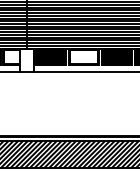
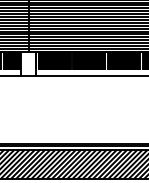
hatch: (11, 56) -> (12, 60), added
hatch: (83, 56) -> (88, 60), added

